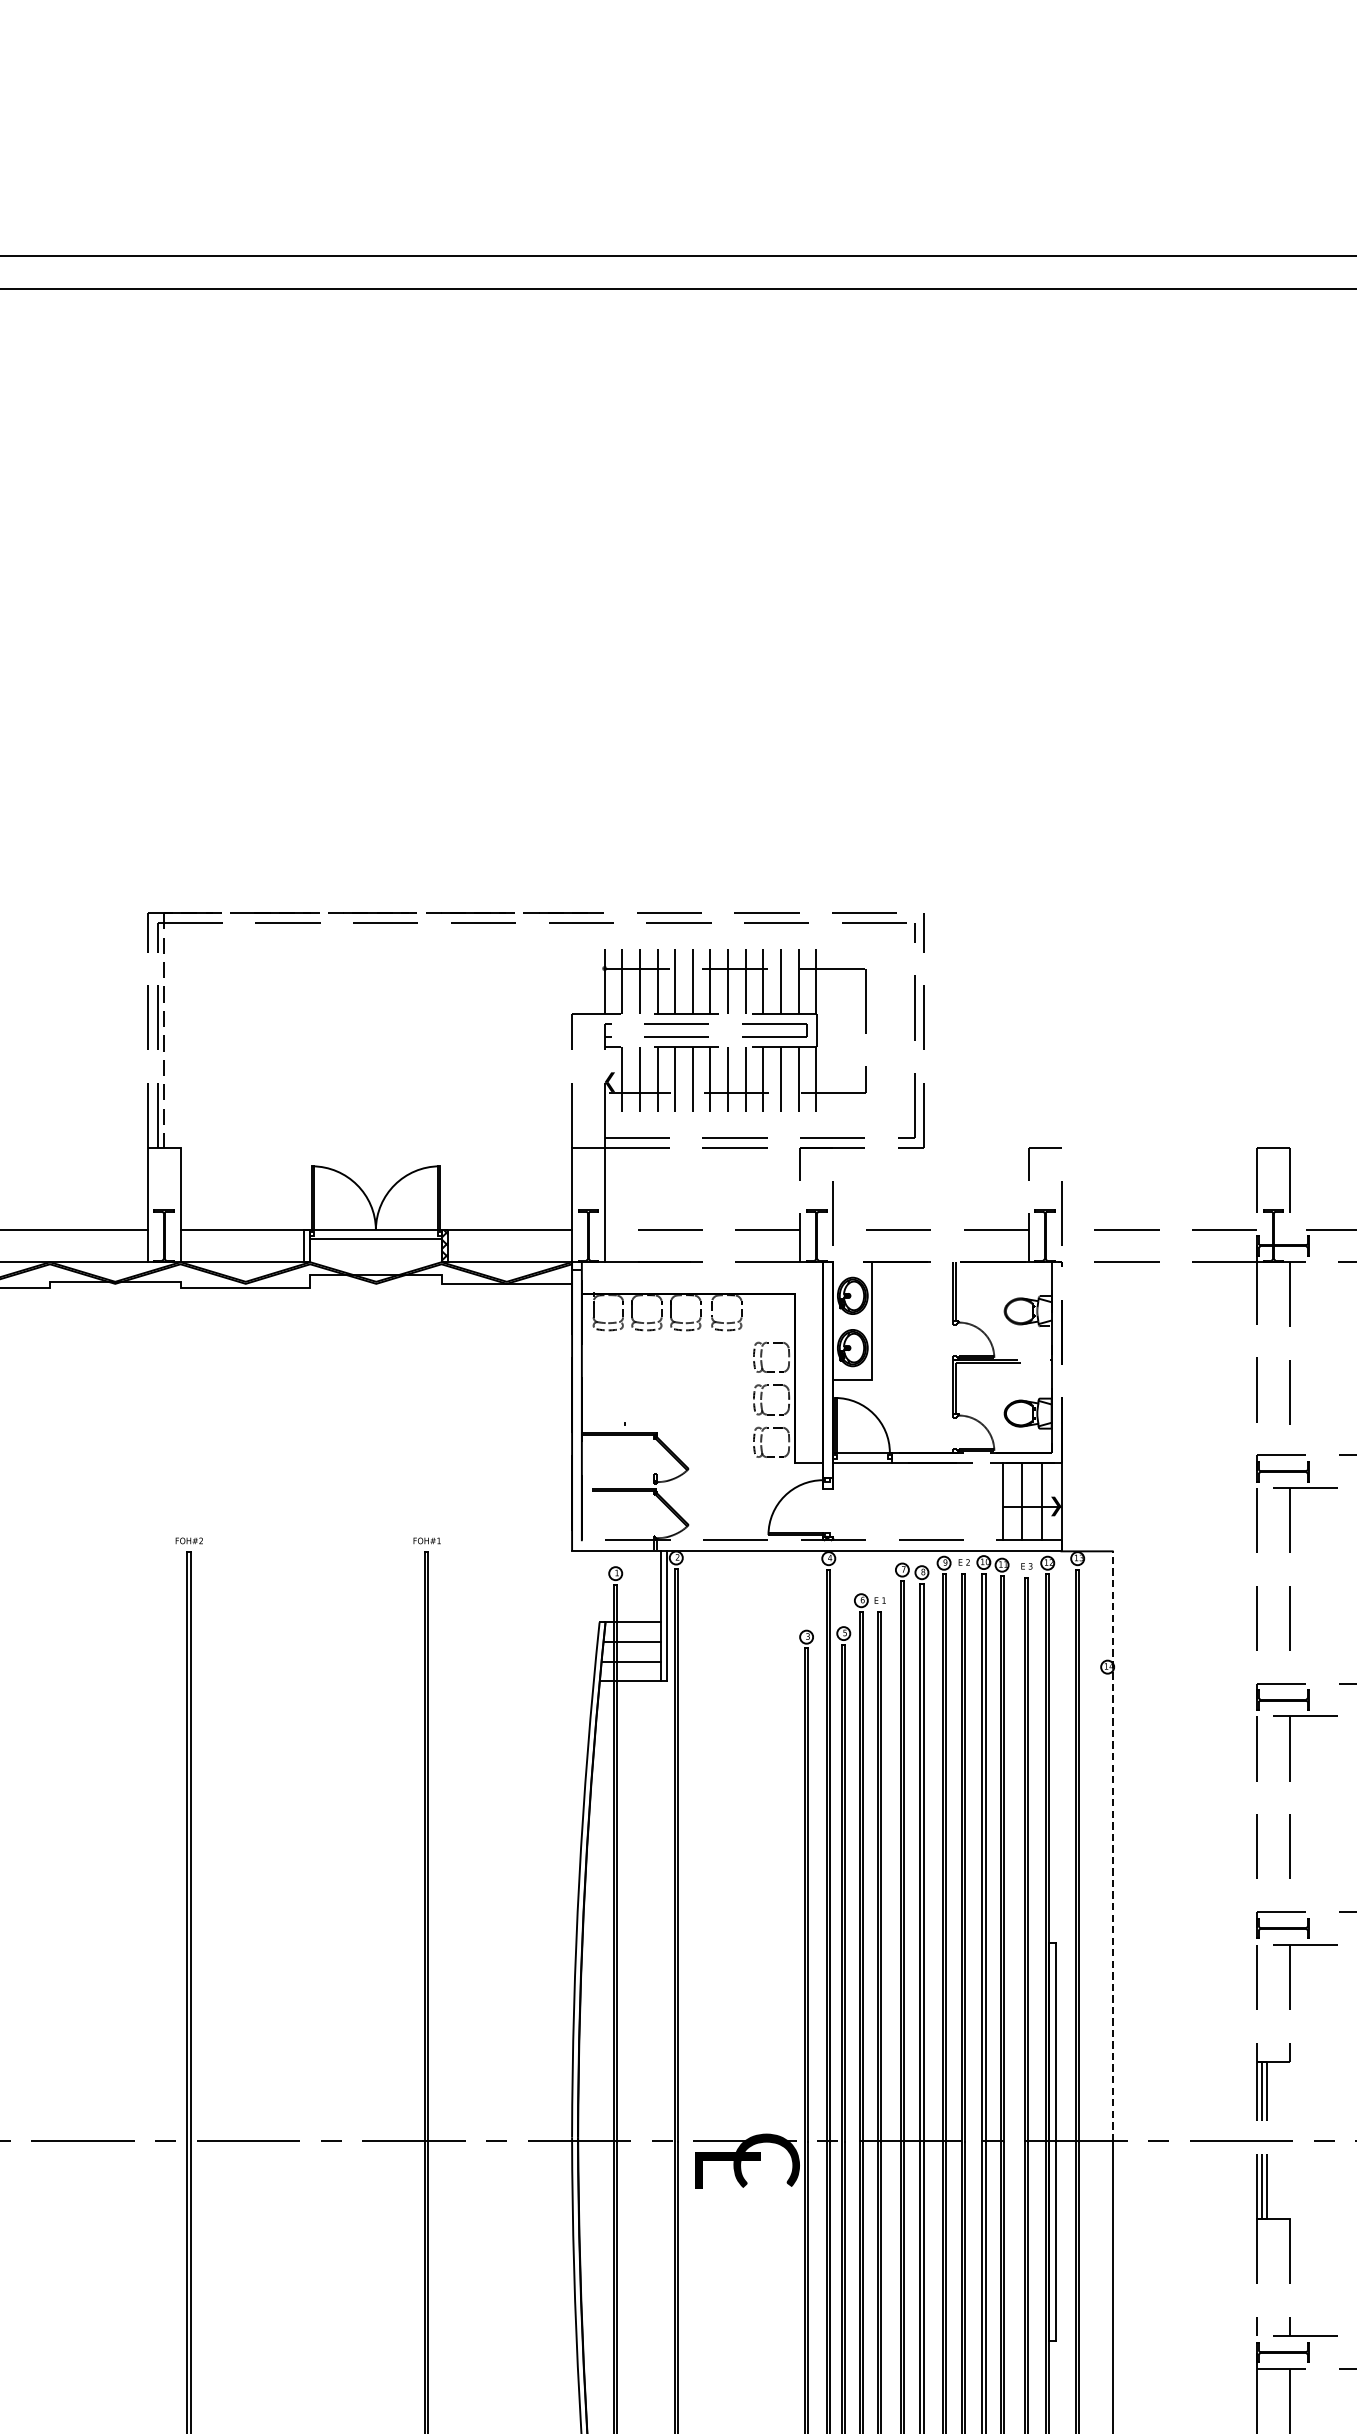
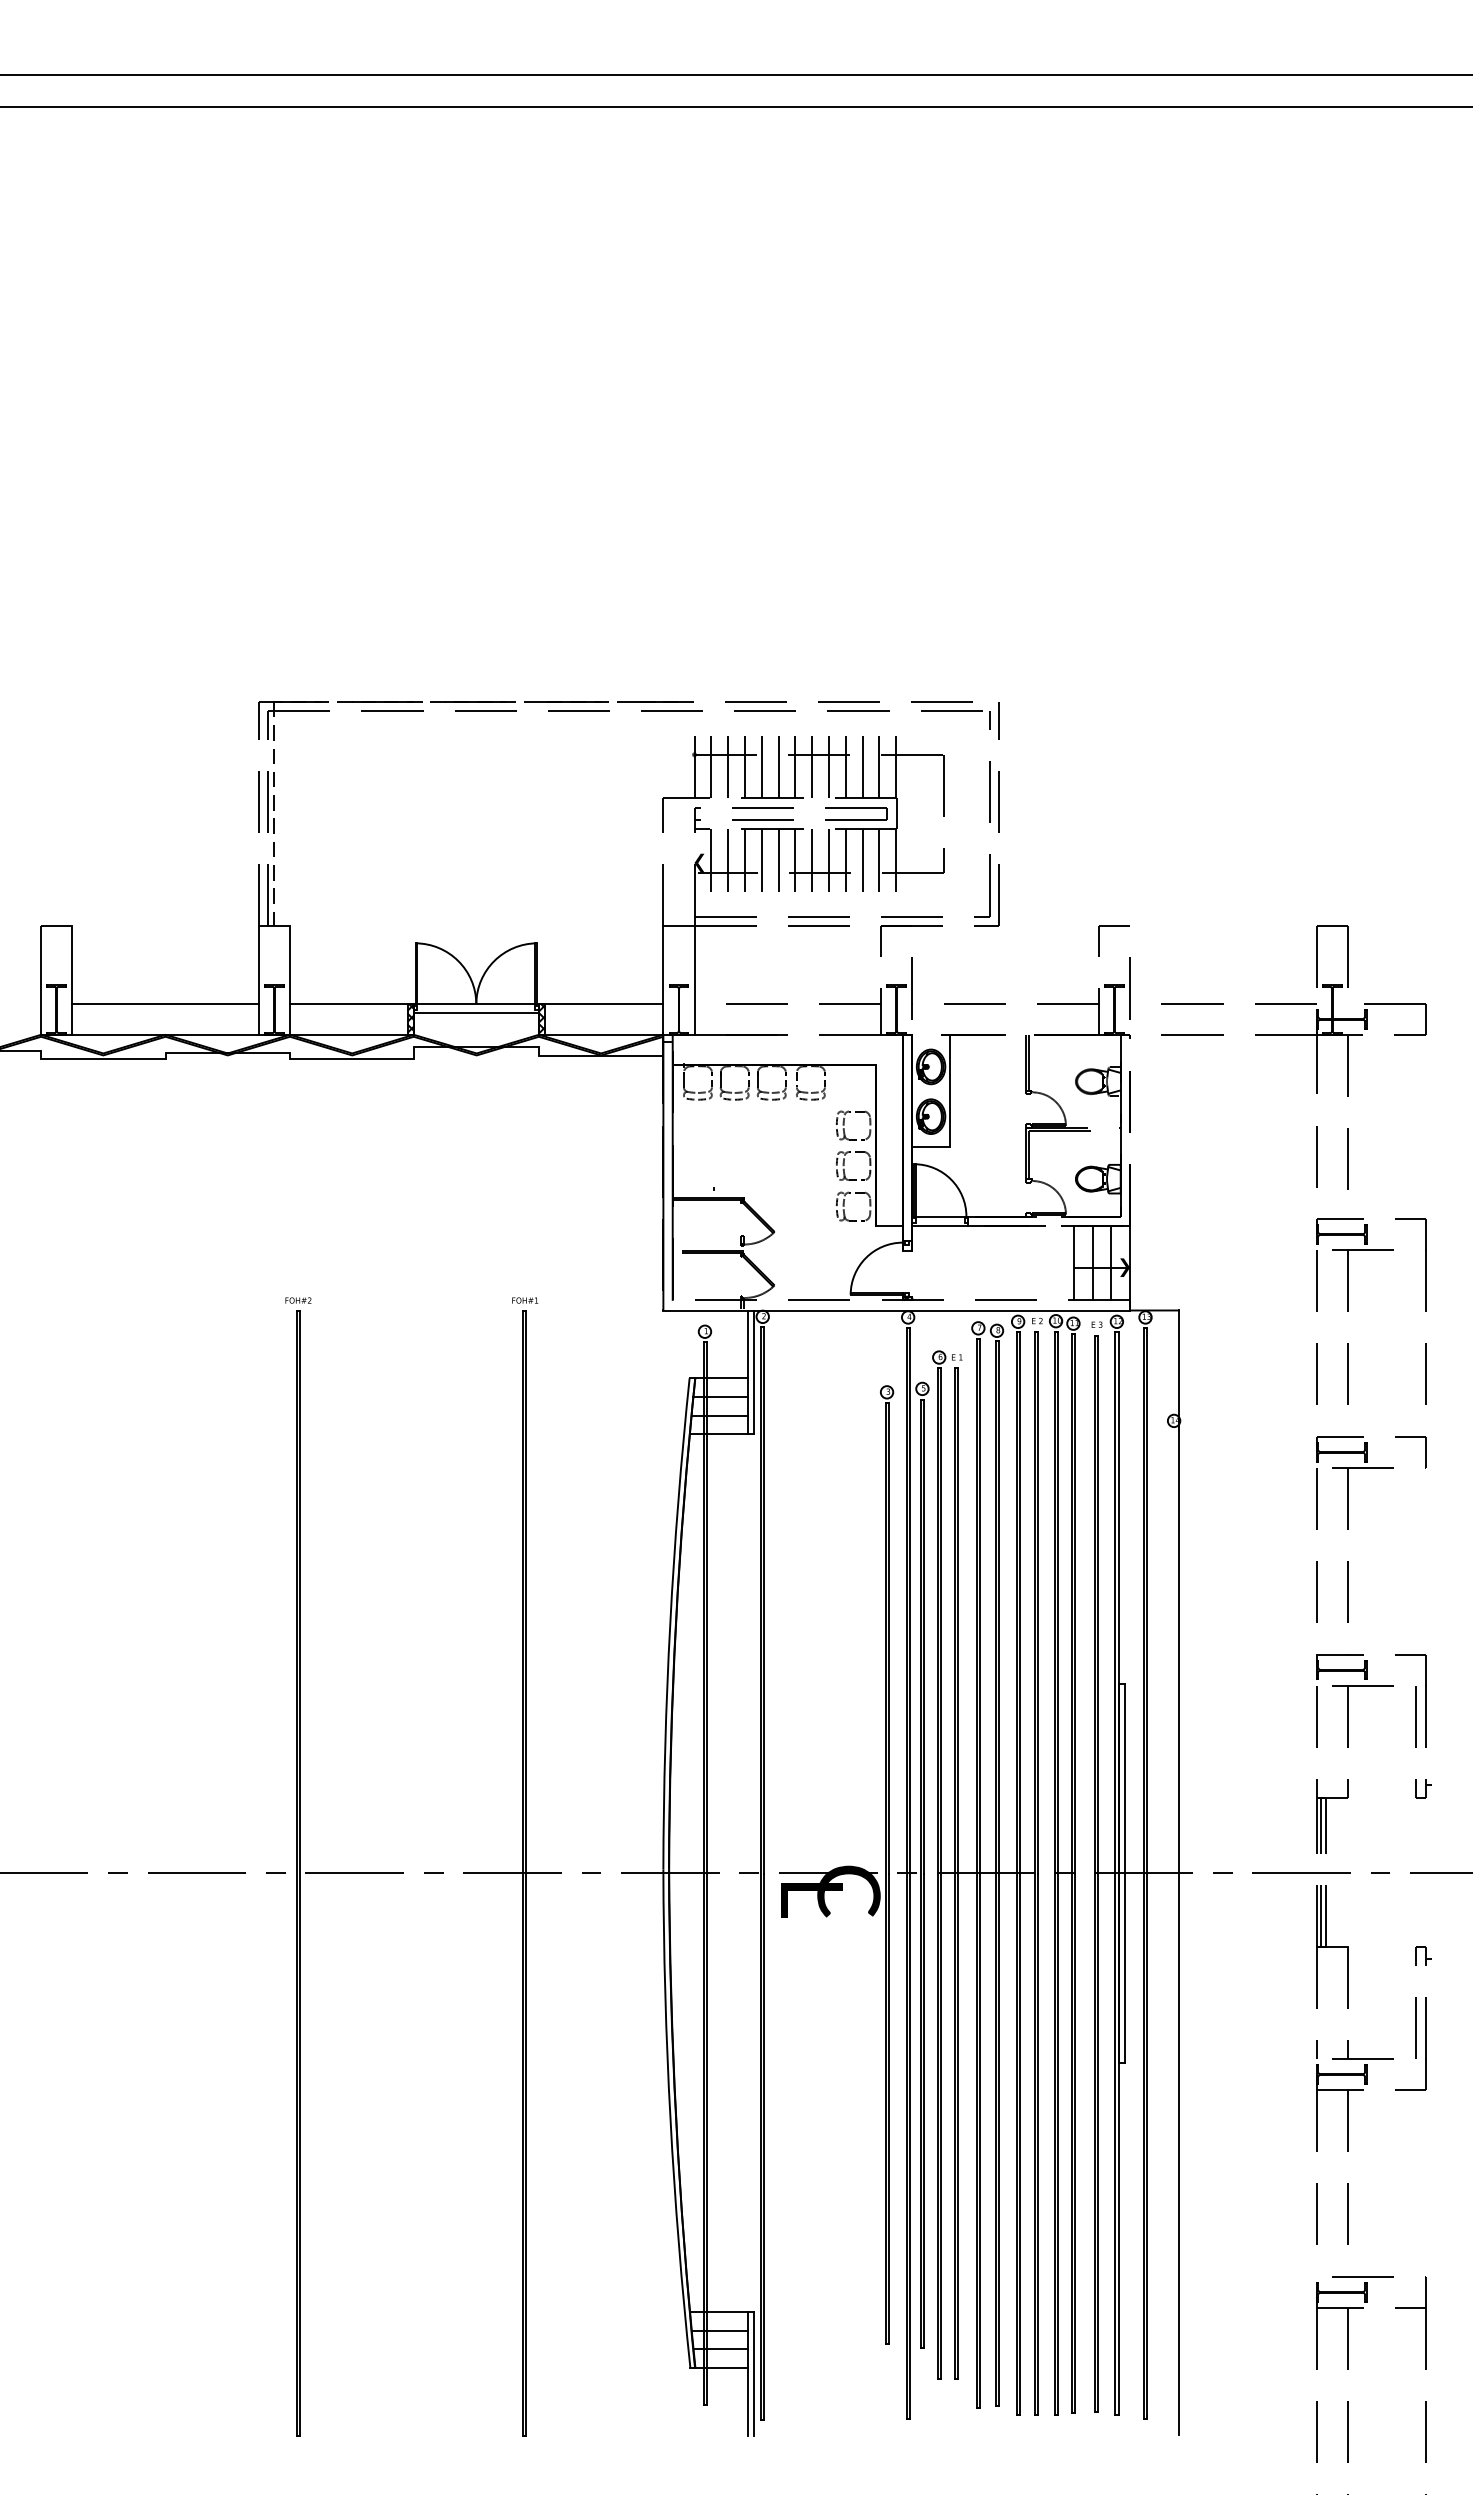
hatch: (306, 1244) -> (410, 1017), added
line: (1112, 1846) -> (1178, 1591), dashed -> solid

